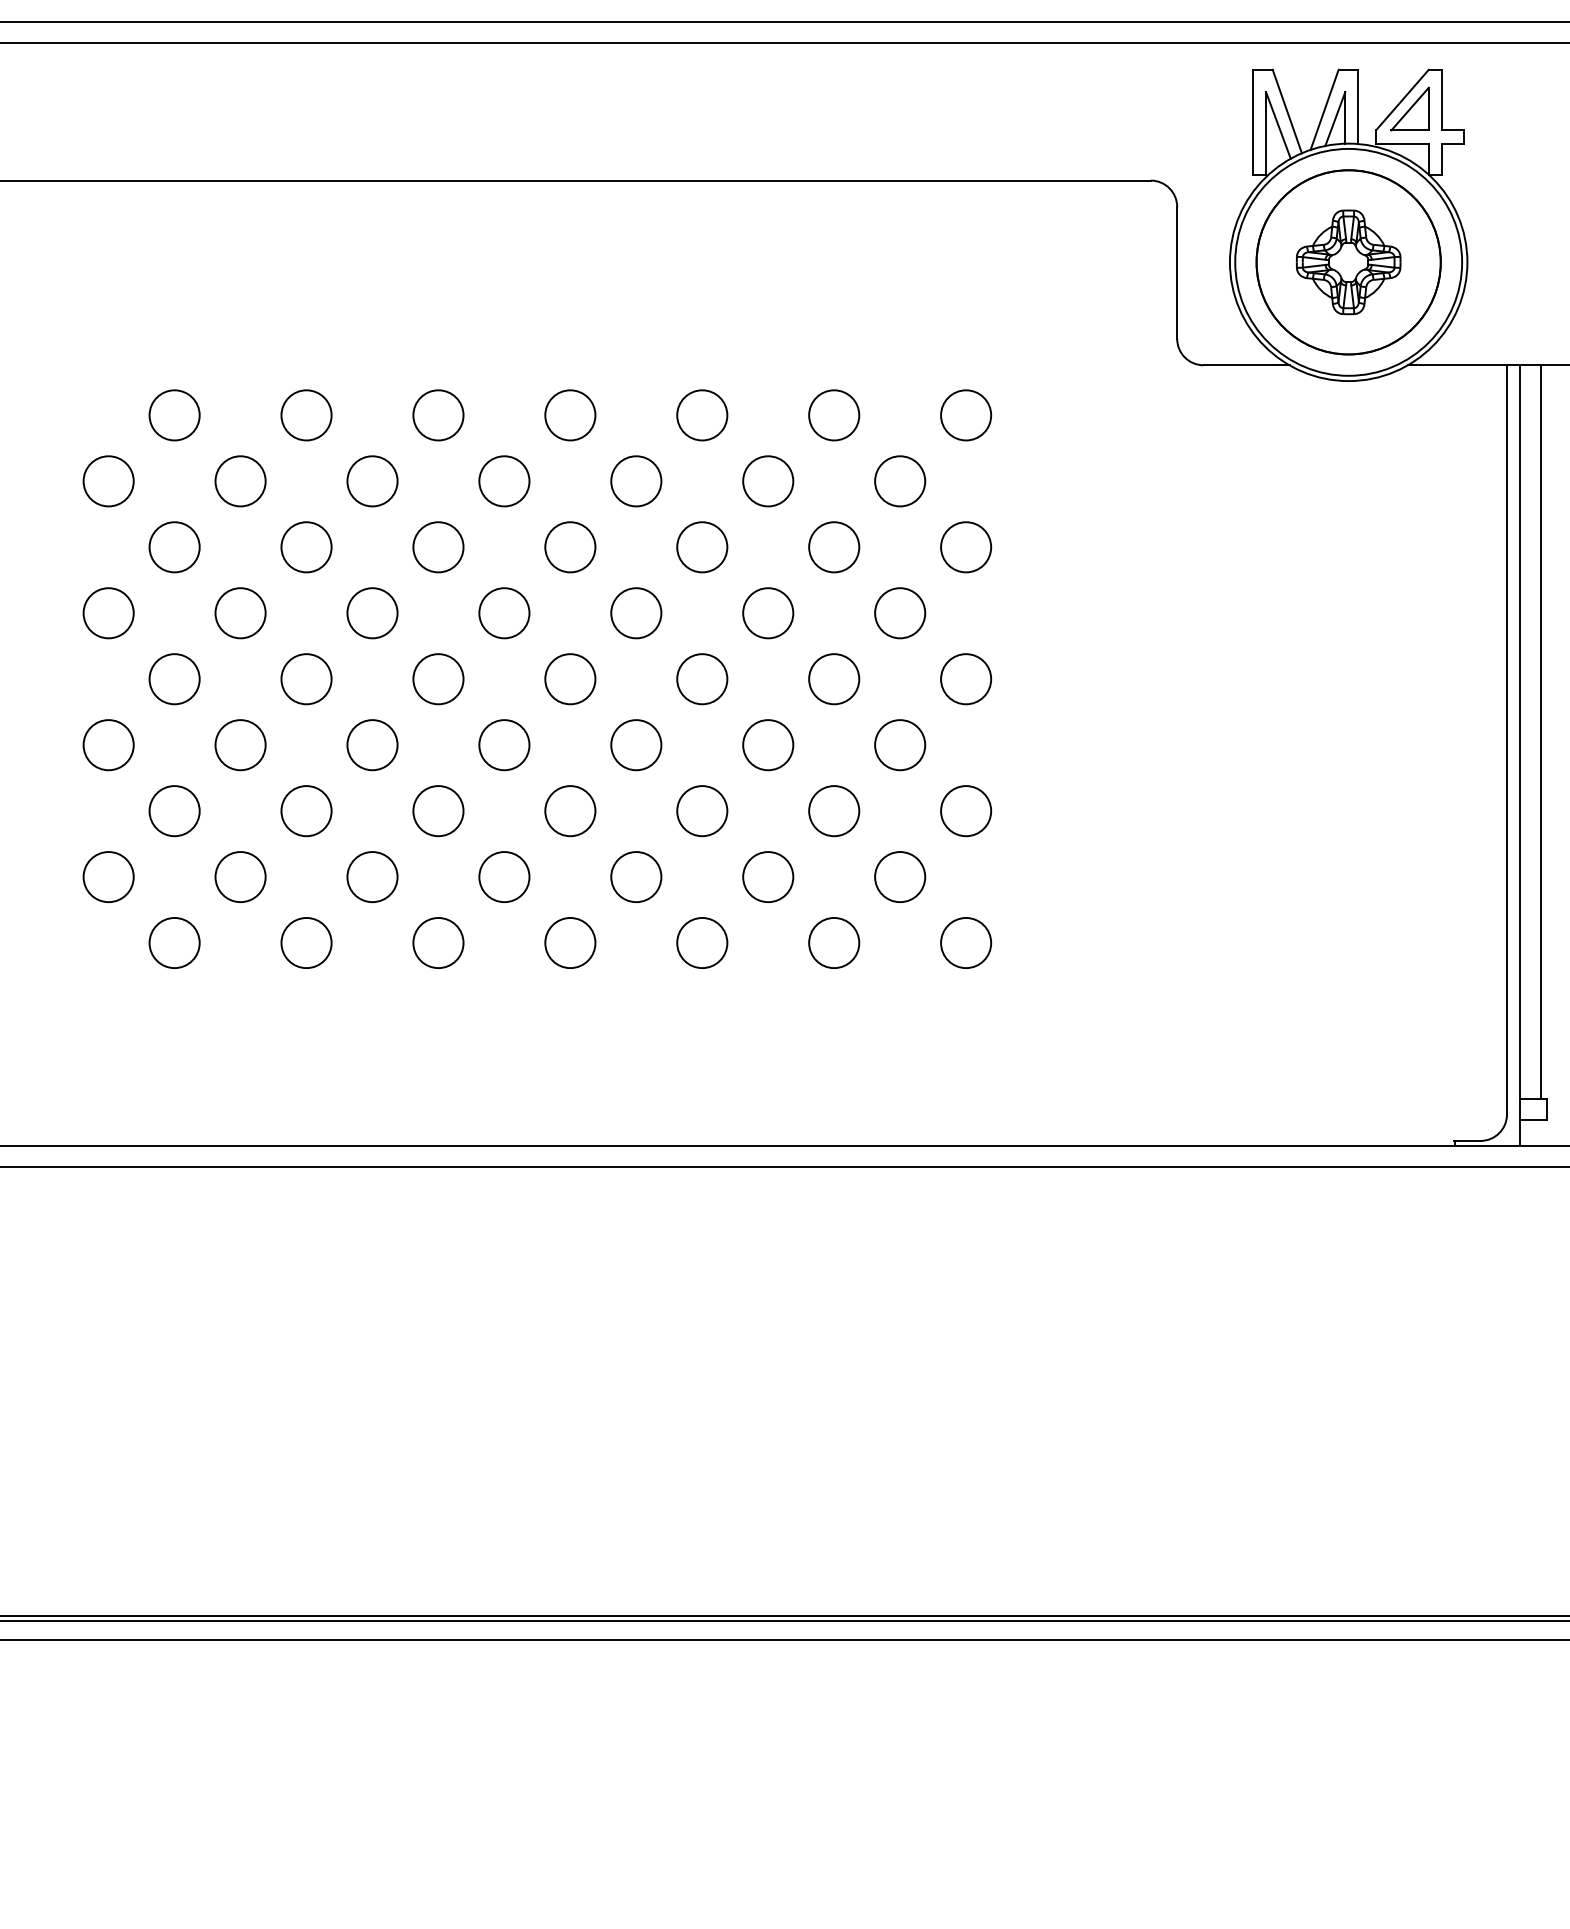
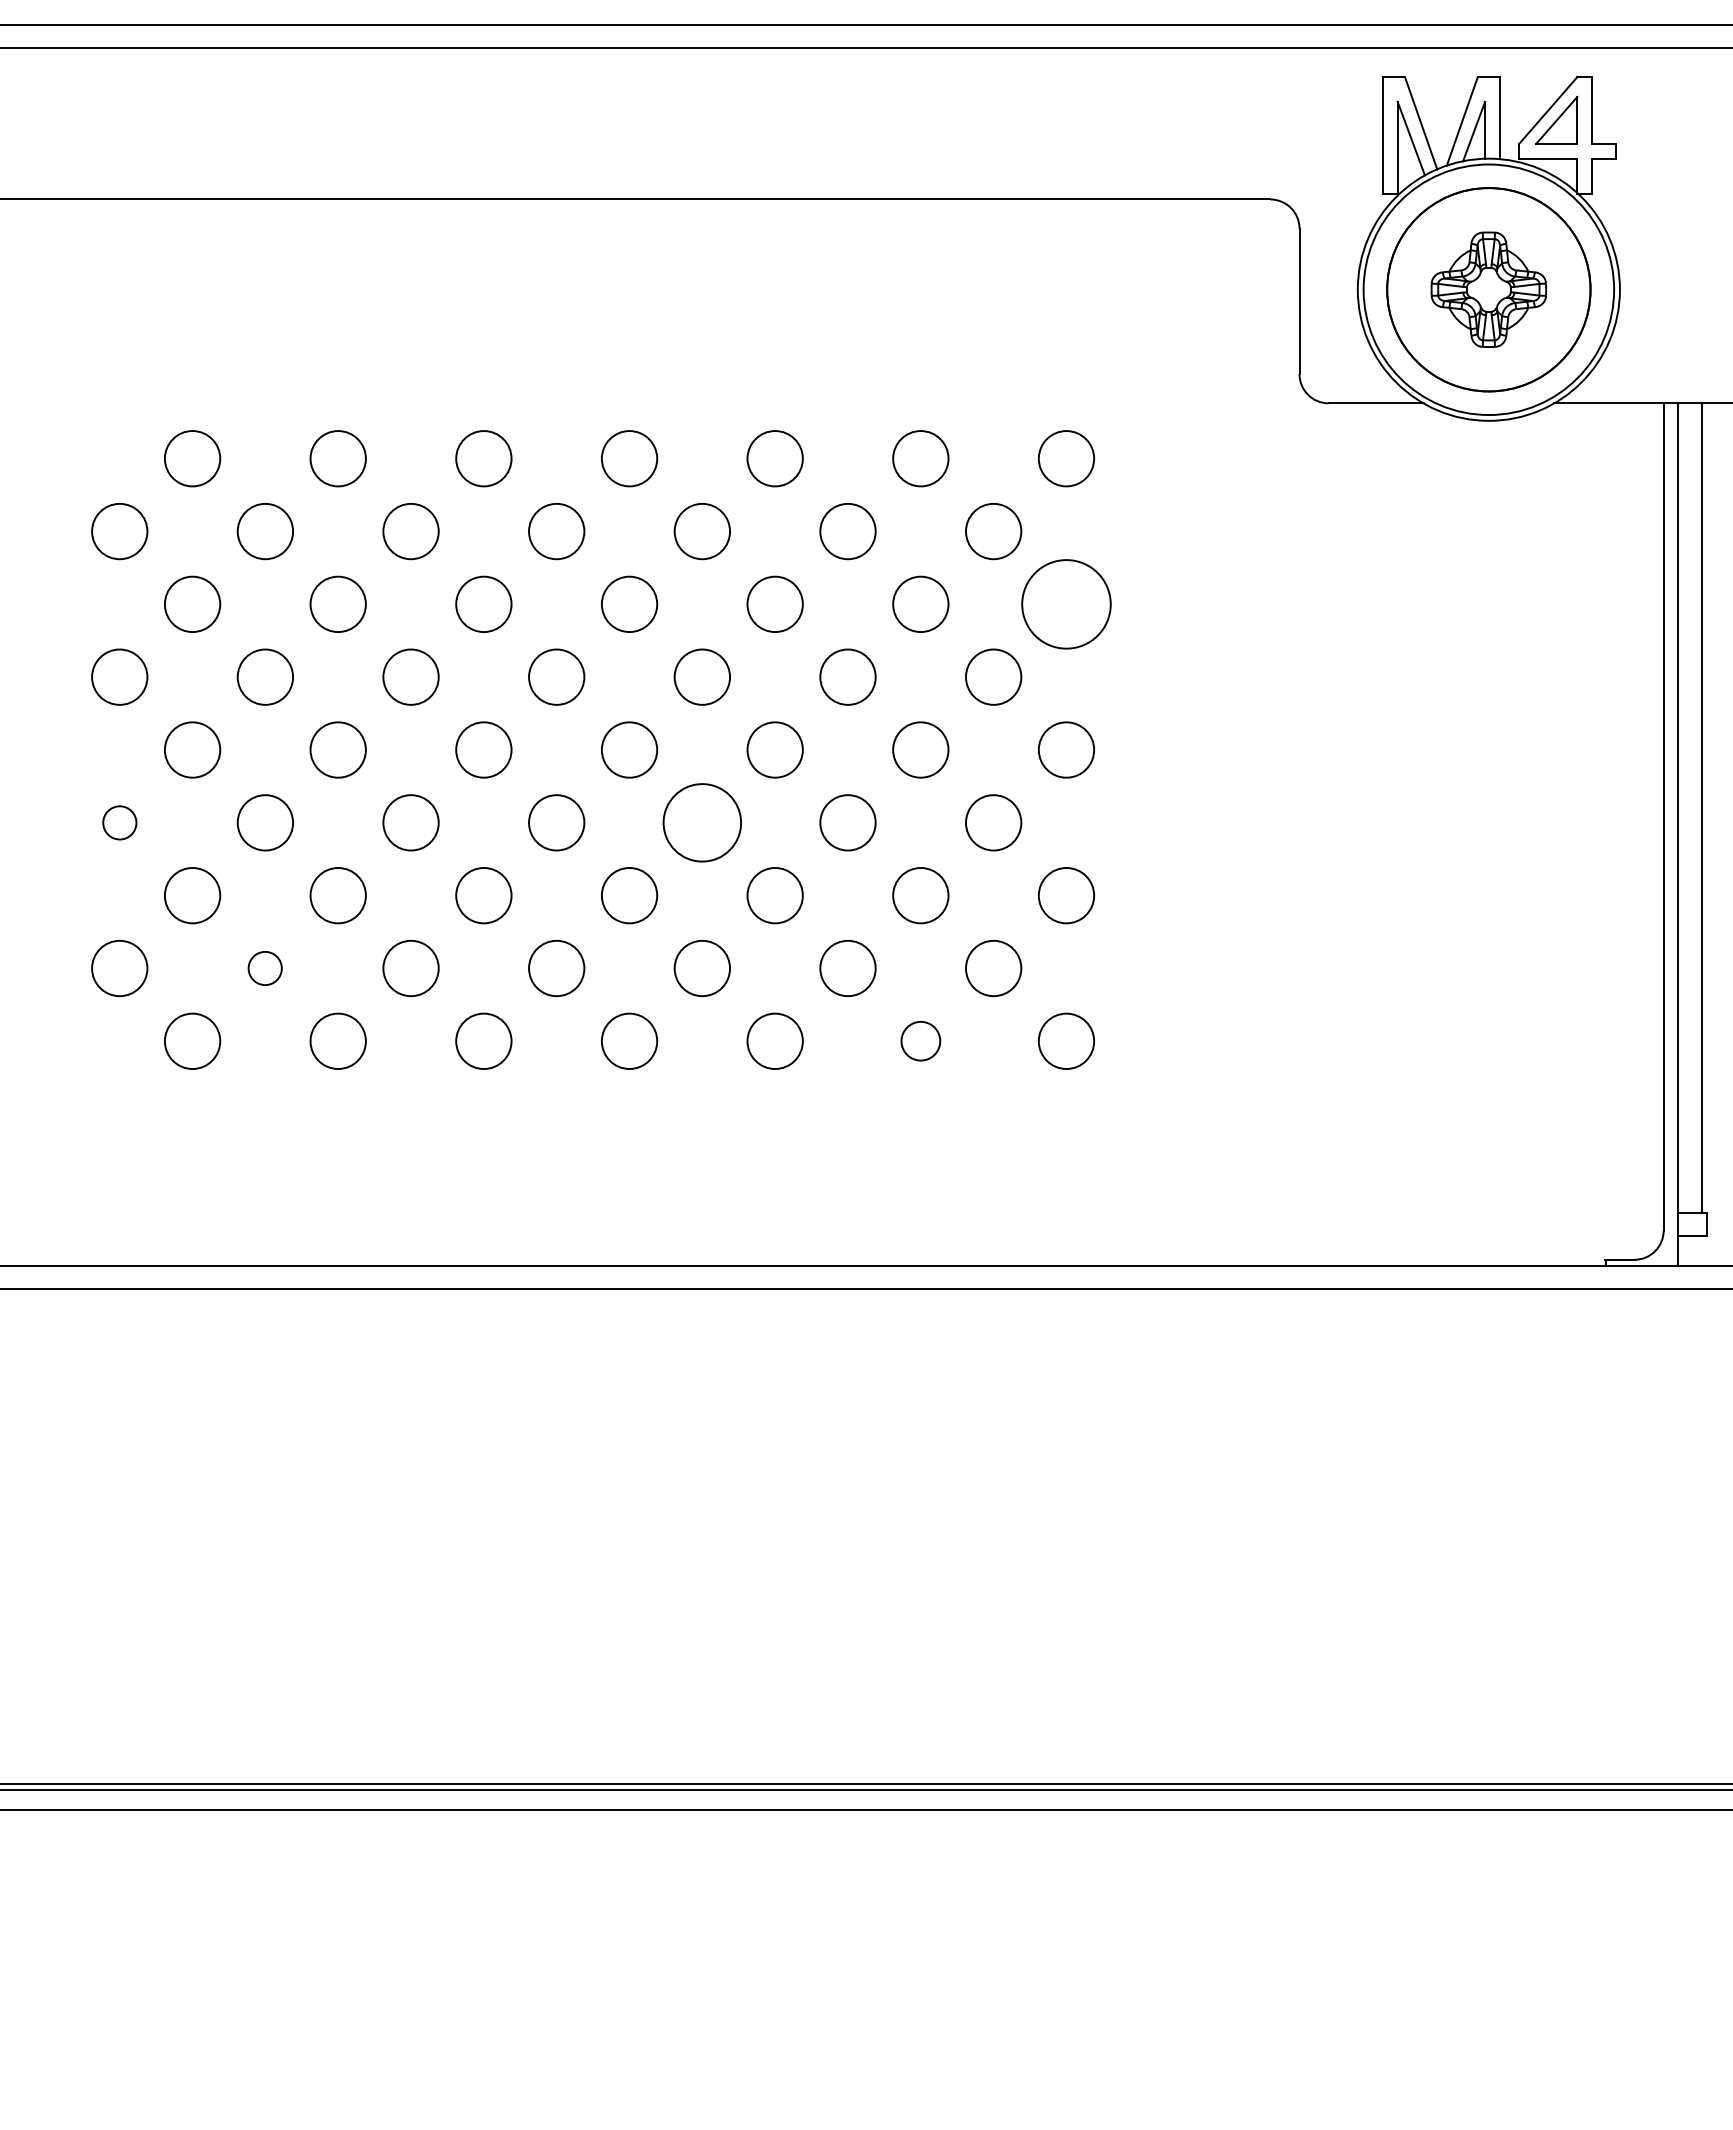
circle: (966, 547) -> (1066, 604), size x1.6
circle: (108, 744) -> (119, 822), size x0.6
circle: (636, 744) -> (702, 822), size x1.4
circle: (239, 877) -> (264, 968), size x0.6
circle: (833, 942) -> (920, 1040), size x0.7

